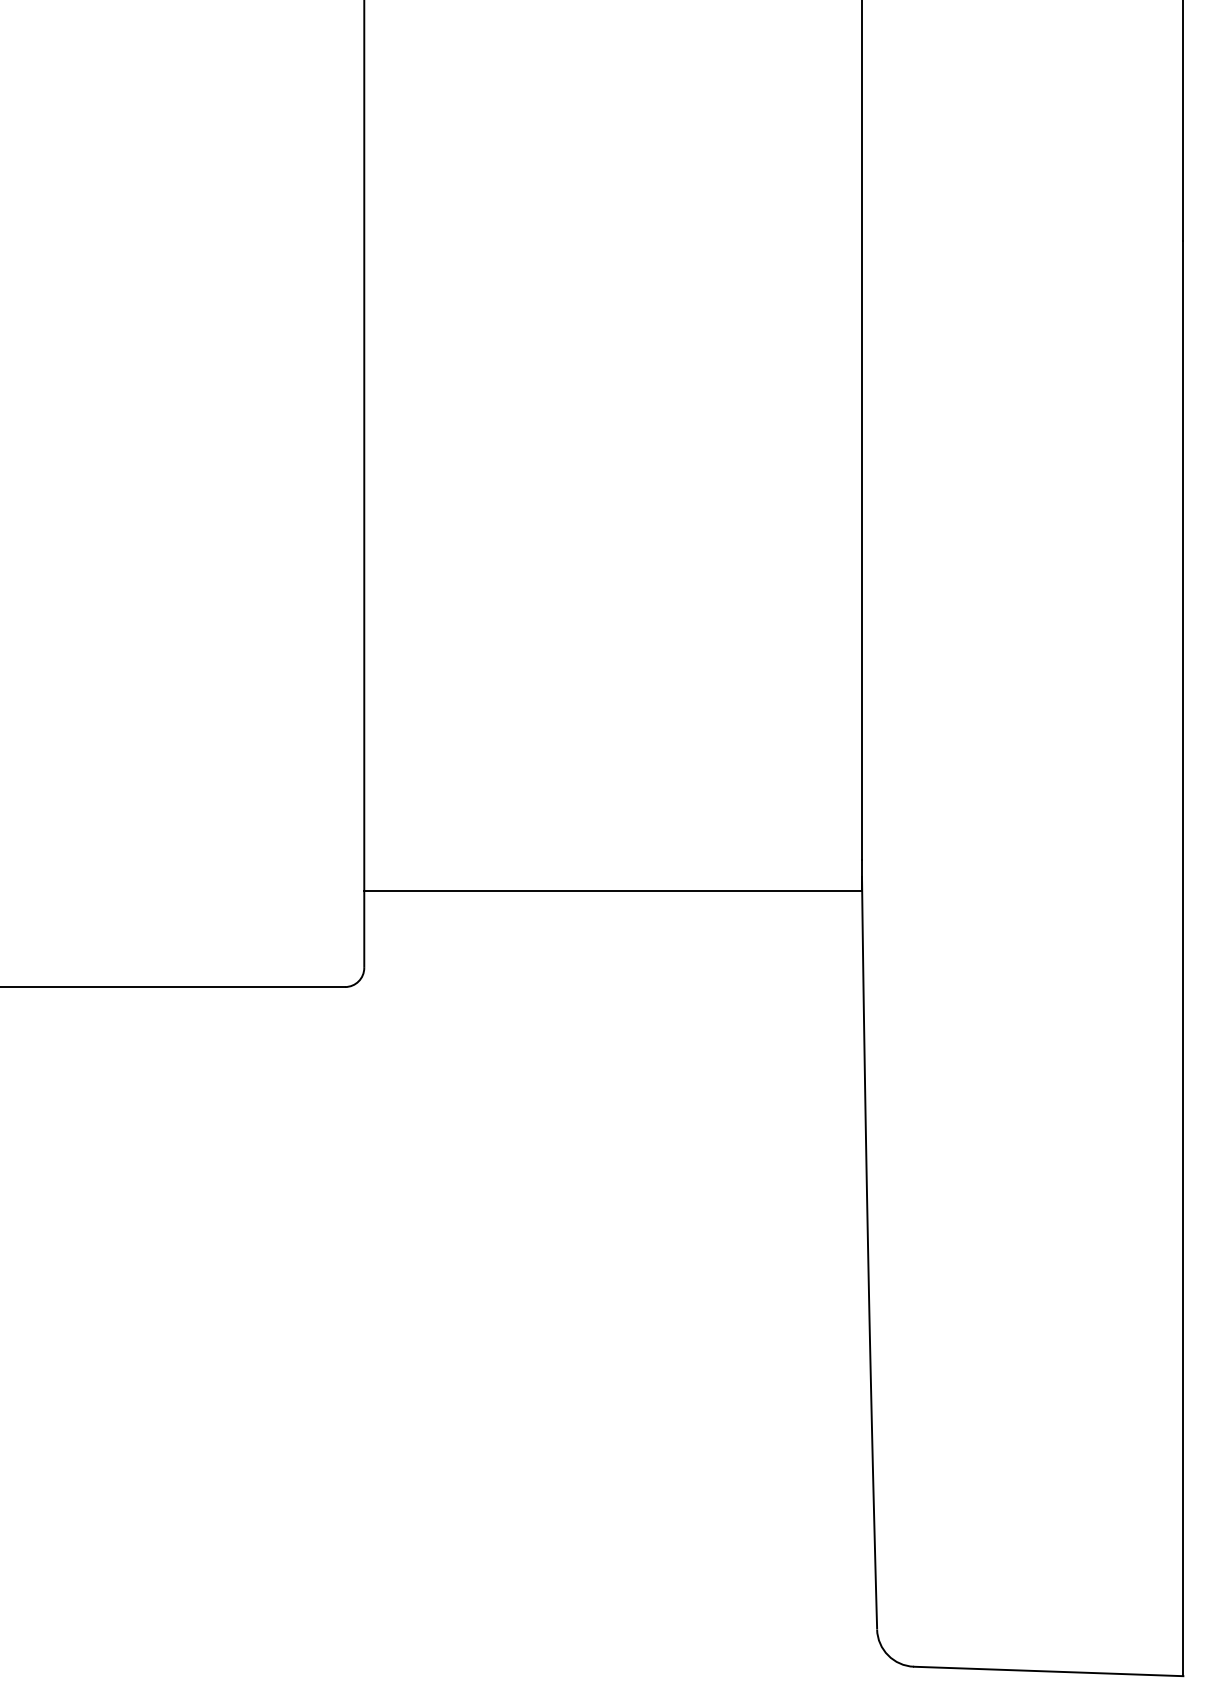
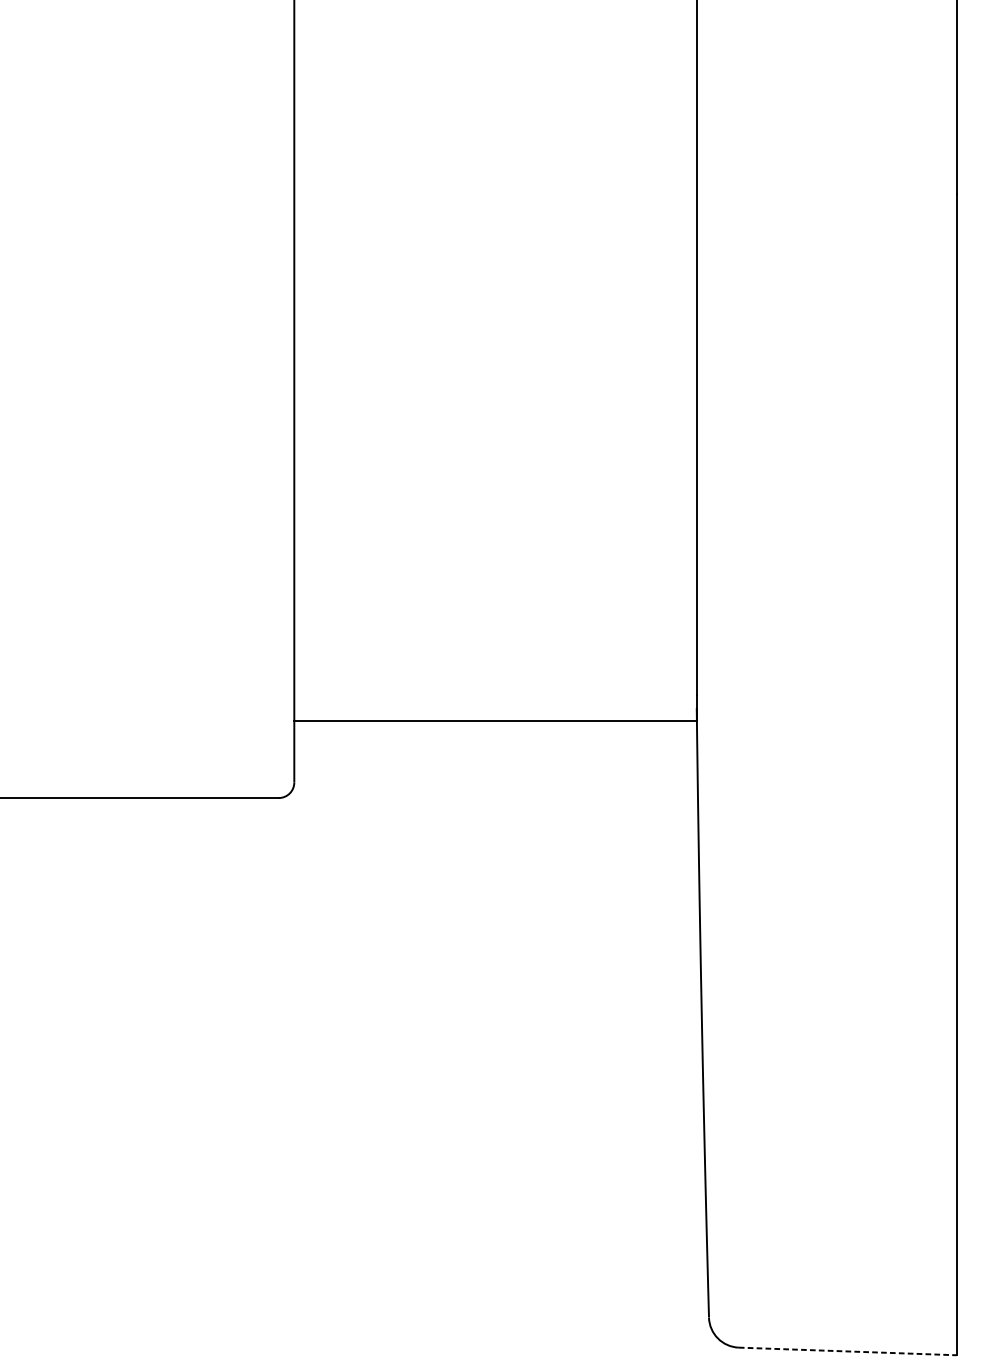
line: (1048, 1671) -> (847, 1351), solid -> dashed

